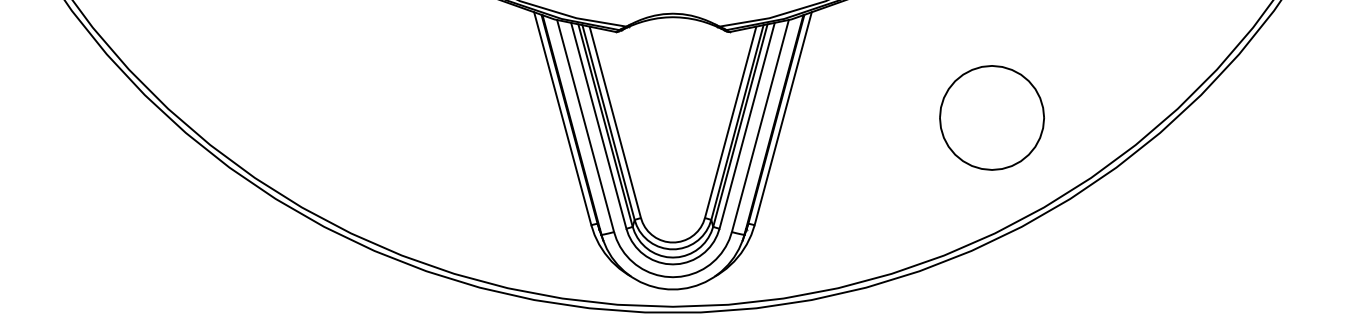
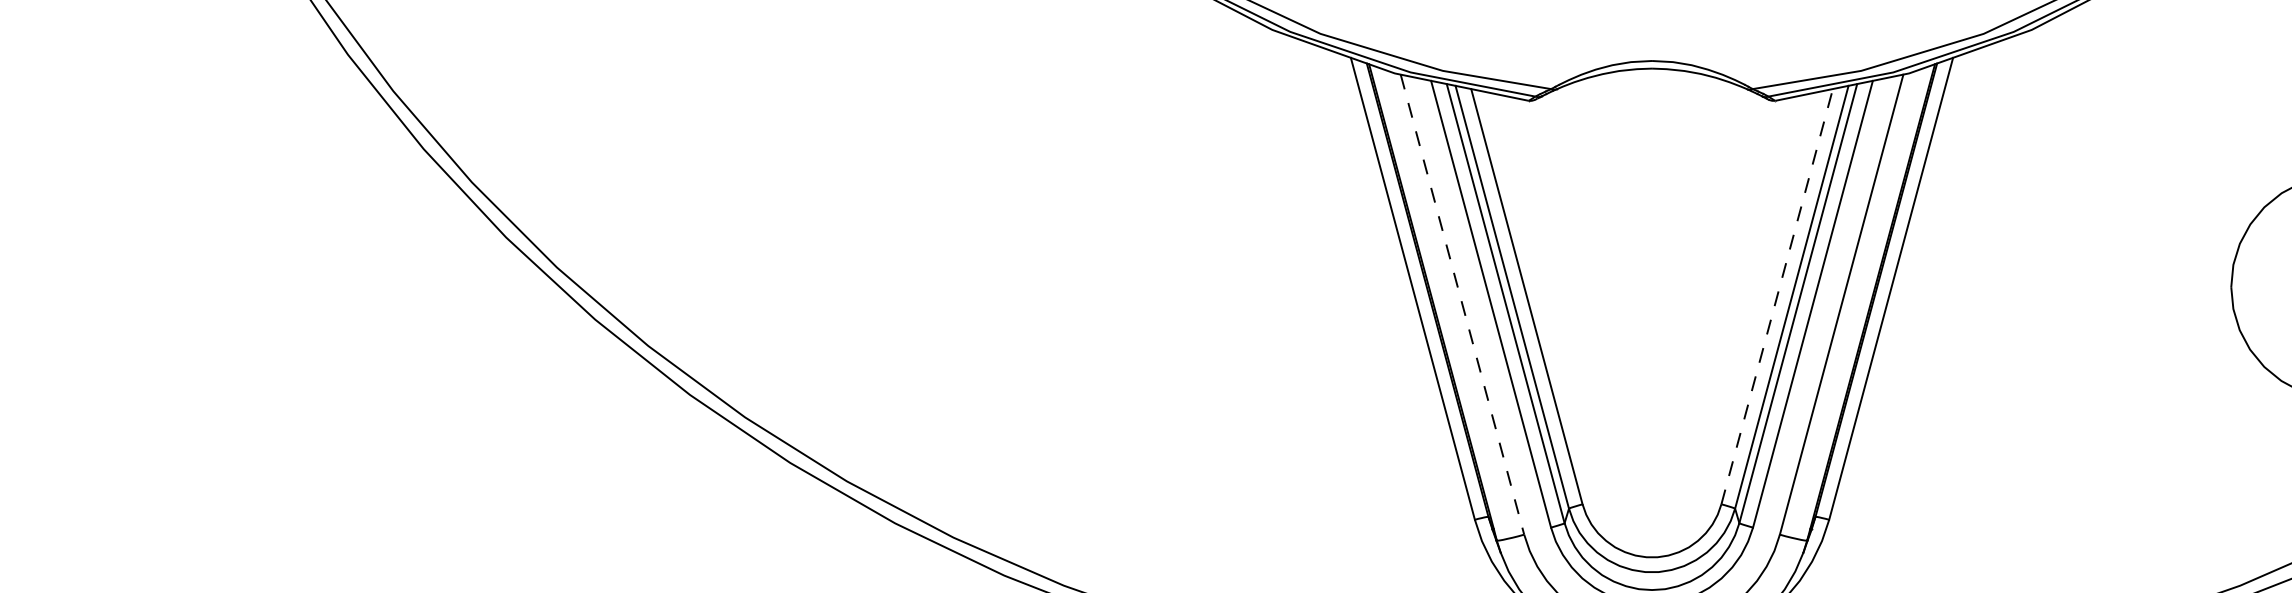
line: (730, 121) -> (1776, 294), solid -> dashed
line: (585, 126) -> (1462, 305), solid -> dashed

